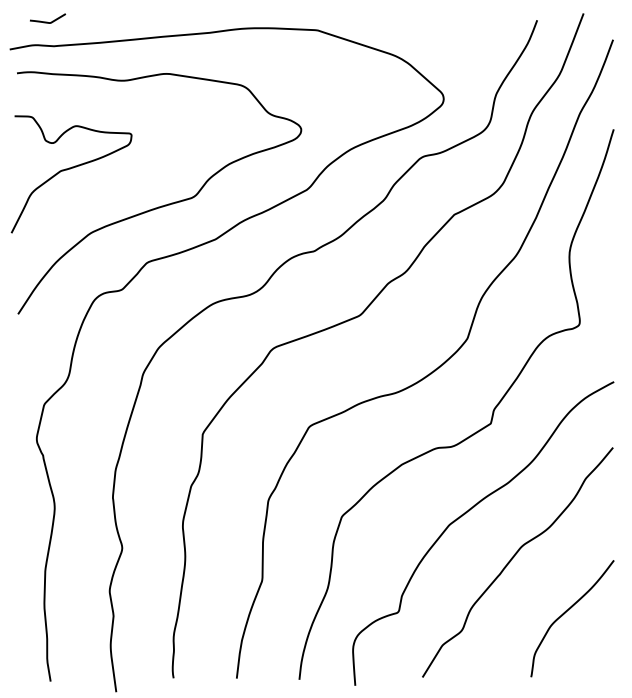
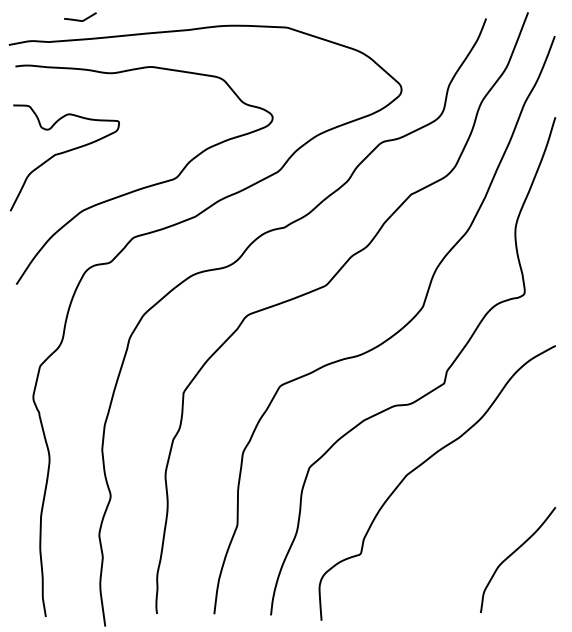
curve: (46, 21) -> (79, 19), moved
curve: (514, 557) -> (465, 504), removed

